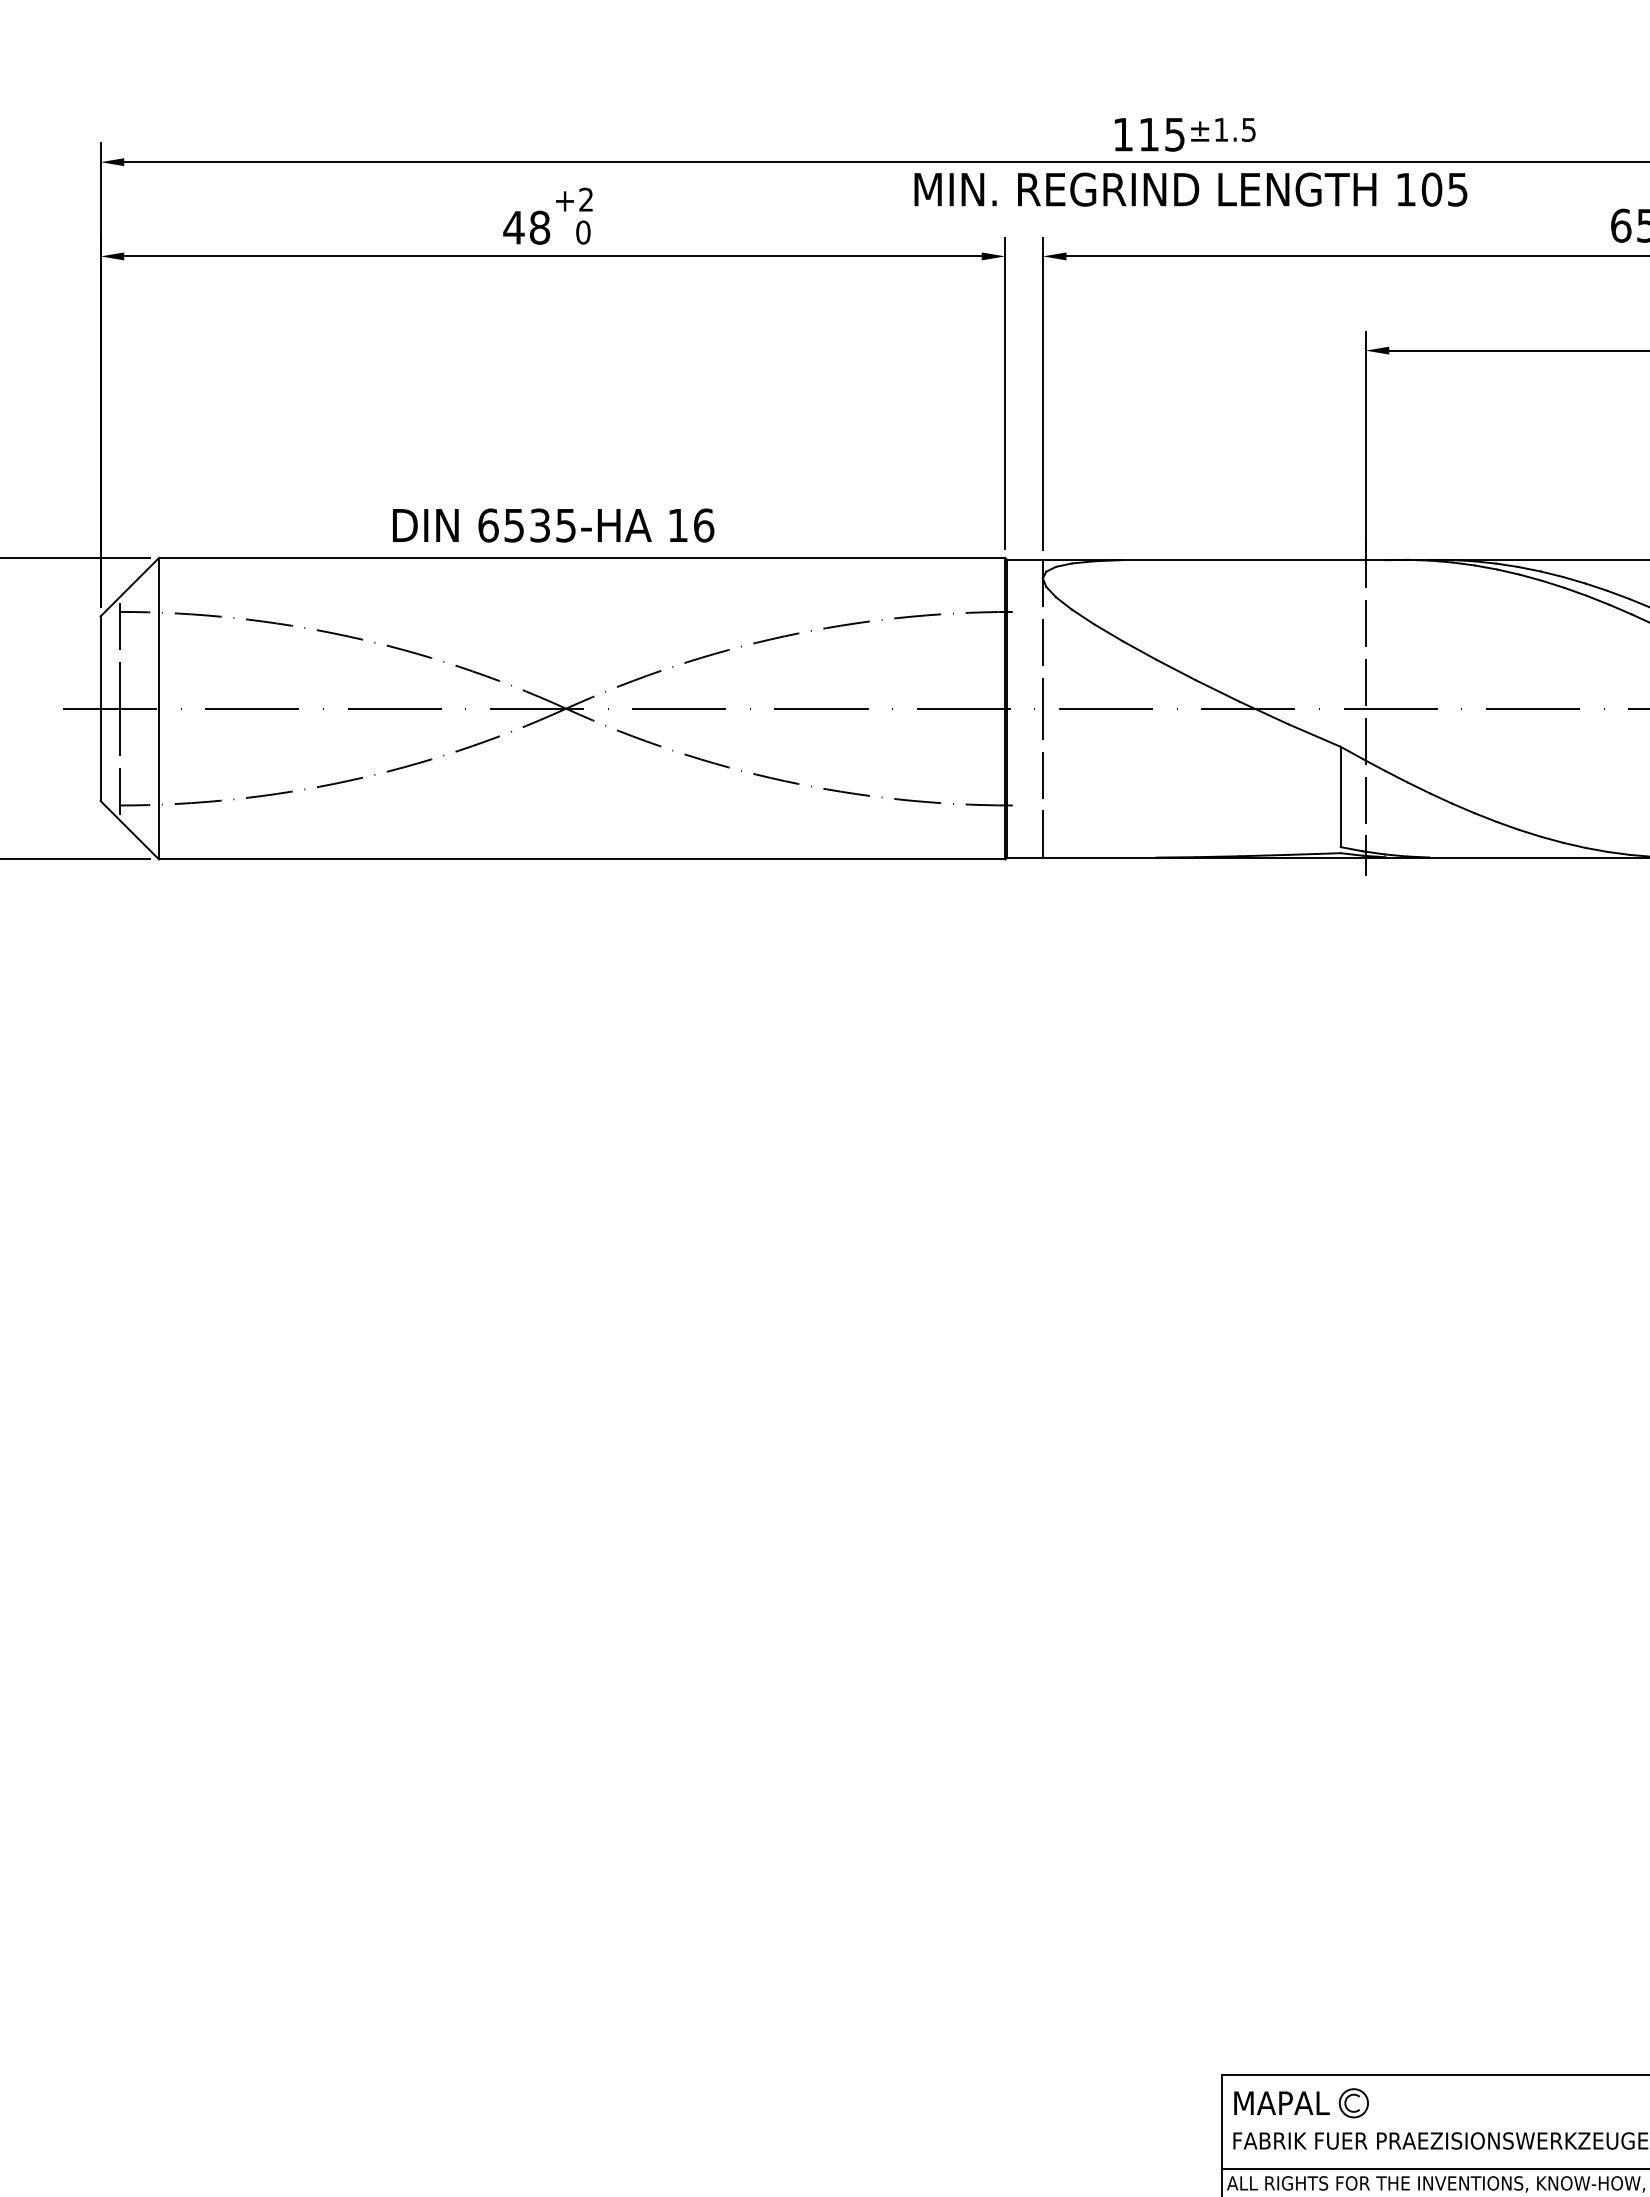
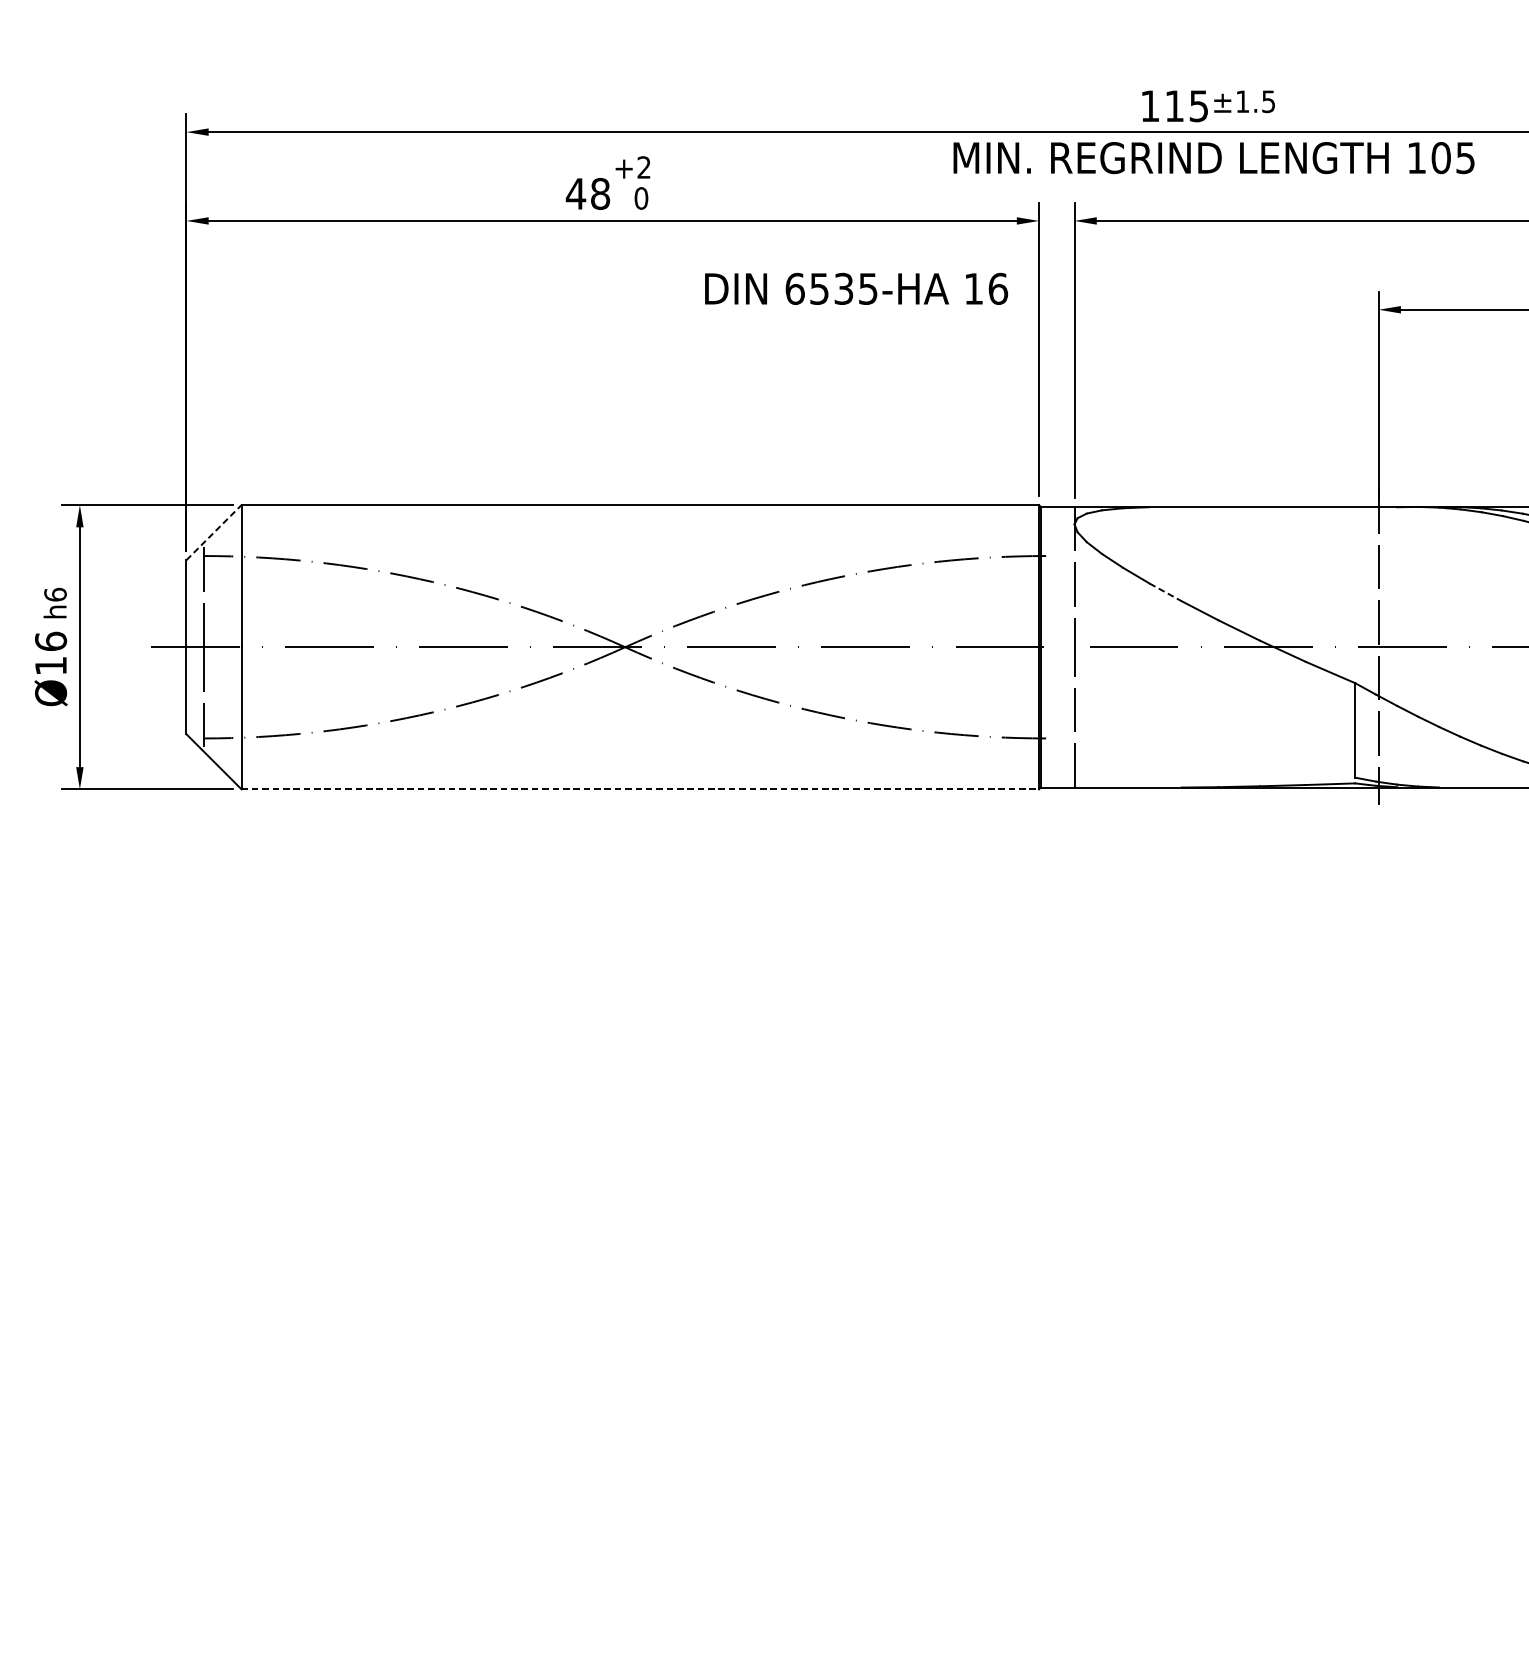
text: (553, 525) -> (856, 288), moved
line: (130, 586) -> (214, 532), solid -> dashed
line: (1140, 650) -> (1166, 592), solid -> dashed
line: (582, 859) -> (640, 789), solid -> dashed

